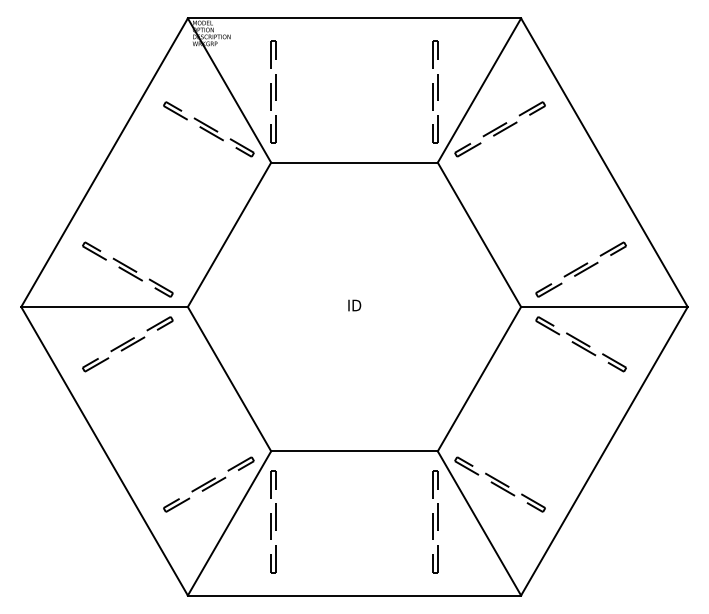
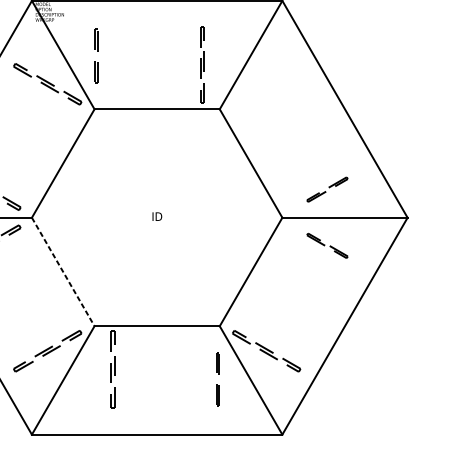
part: (273, 91) -> (96, 55), size x0.7
part: (435, 91) -> (202, 64), moved
part: (499, 129) -> (266, 84), removed
part: (580, 269) -> (327, 189), size x0.6
part: (580, 344) -> (327, 245), size x0.6
line: (229, 379) -> (63, 272), solid -> dashed
part: (273, 521) -> (112, 369), moved
part: (435, 521) -> (218, 378), size x0.7

